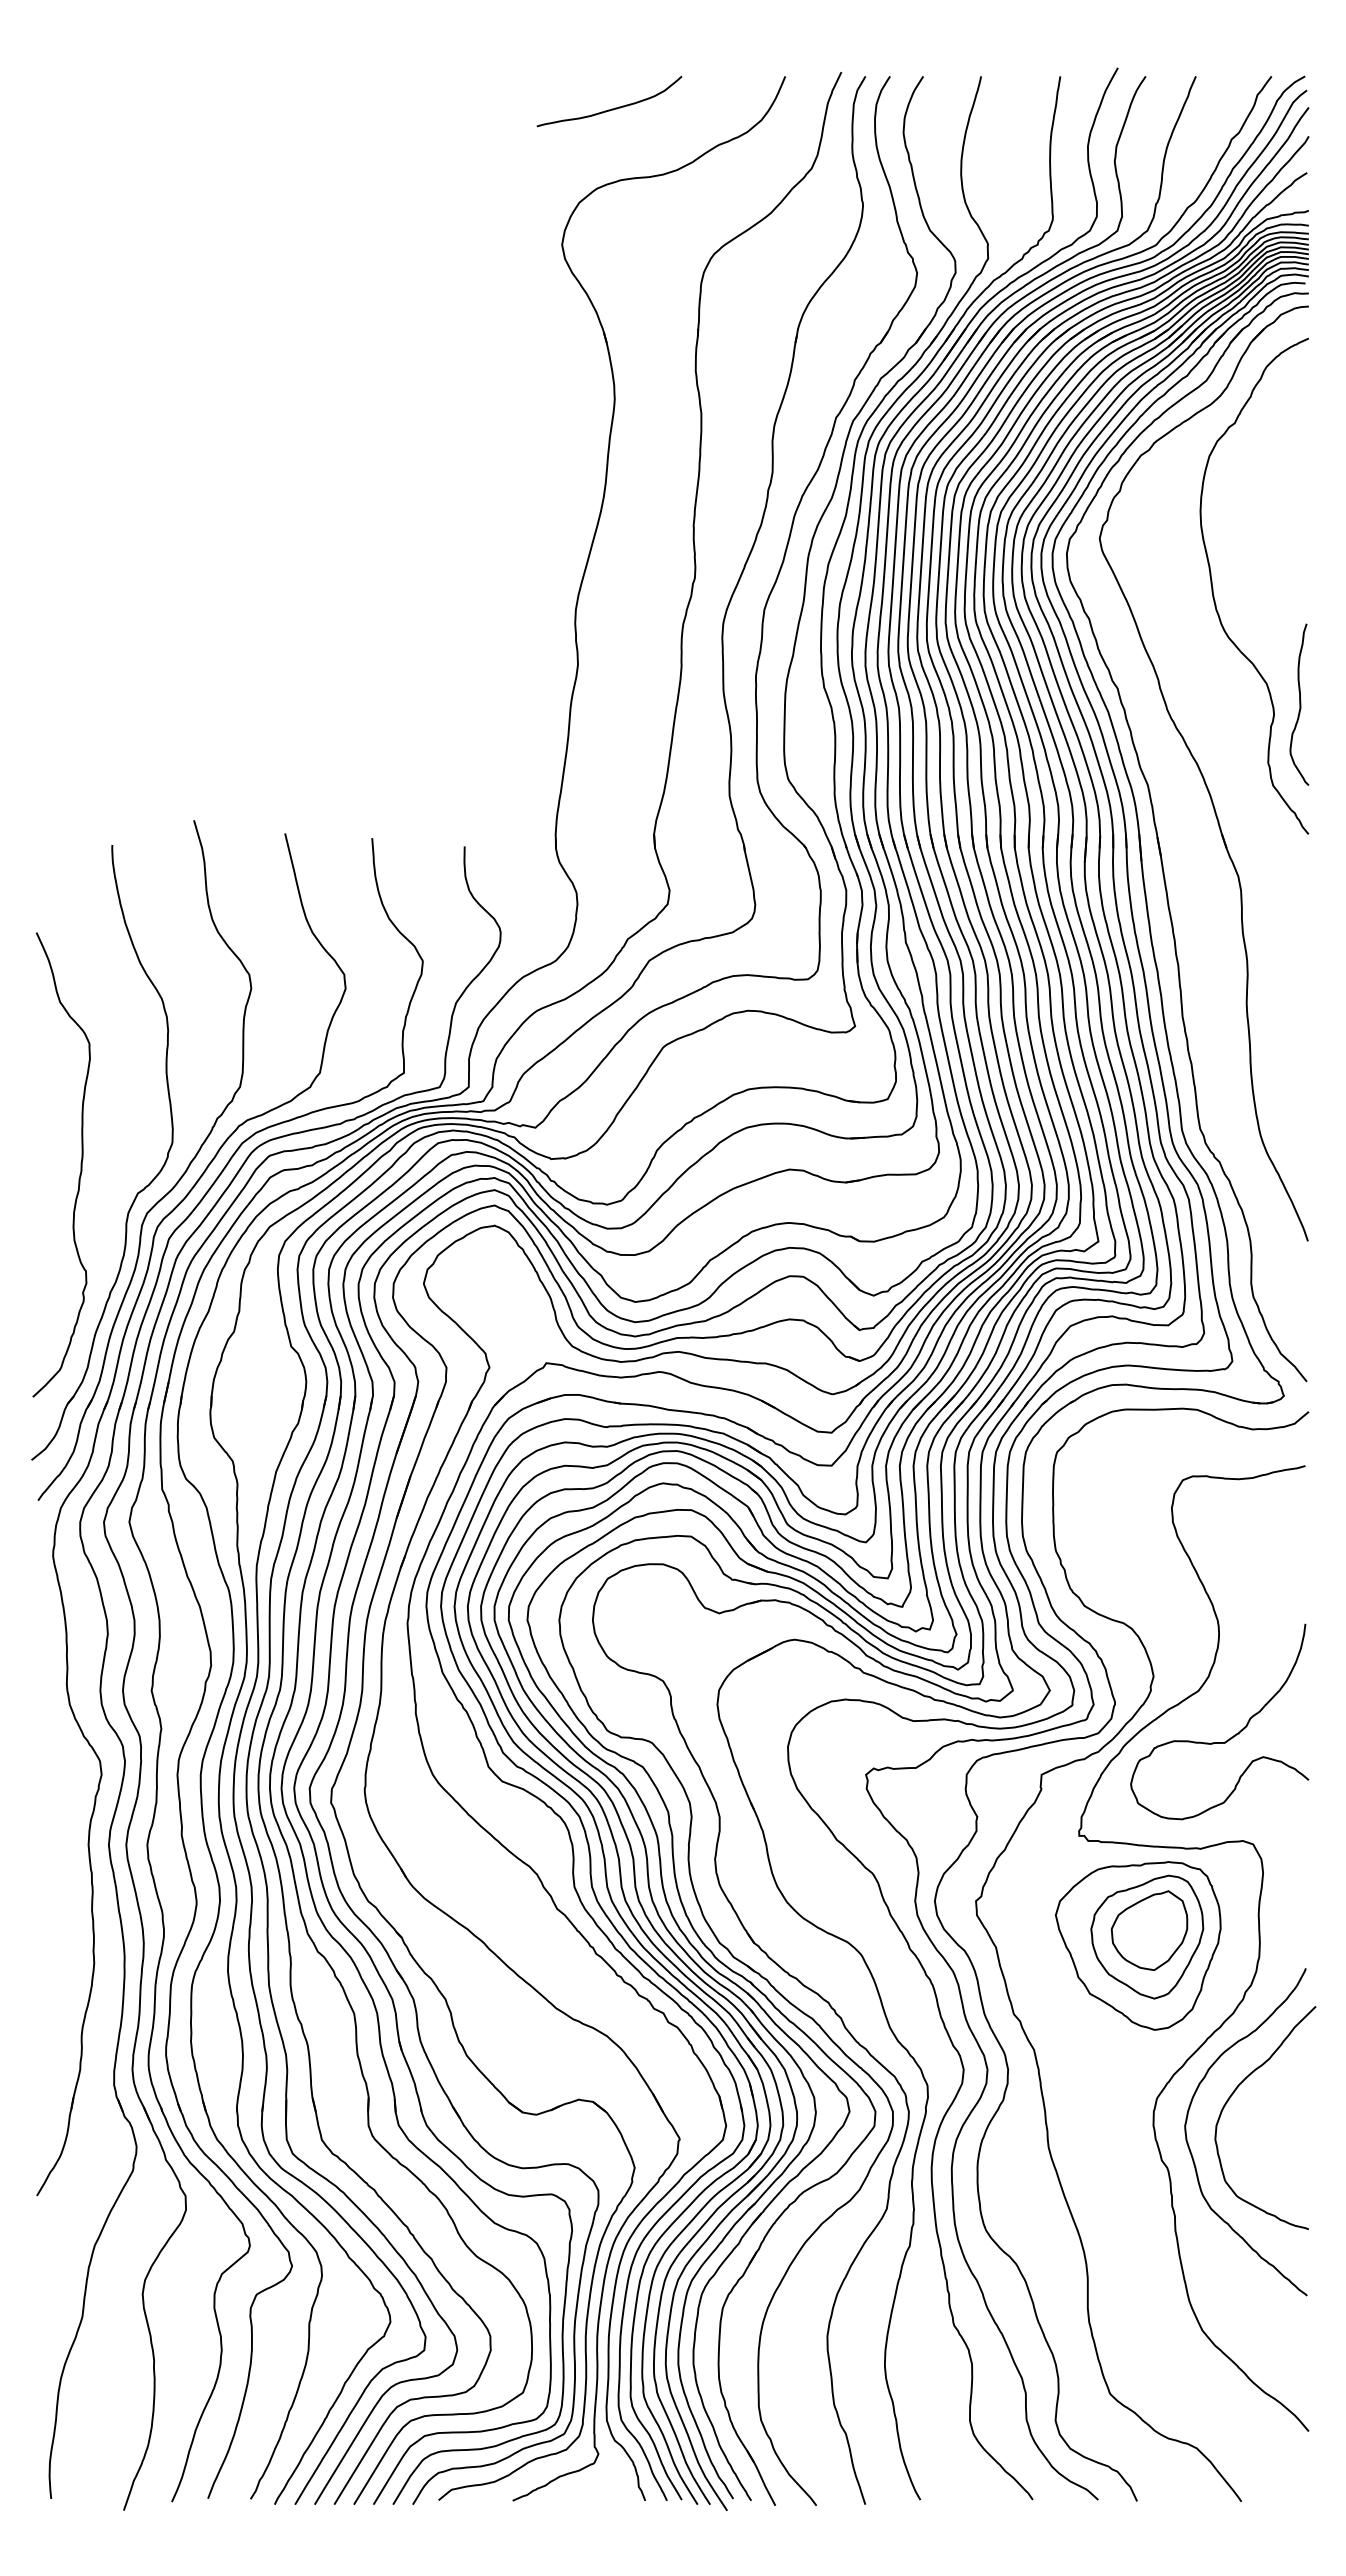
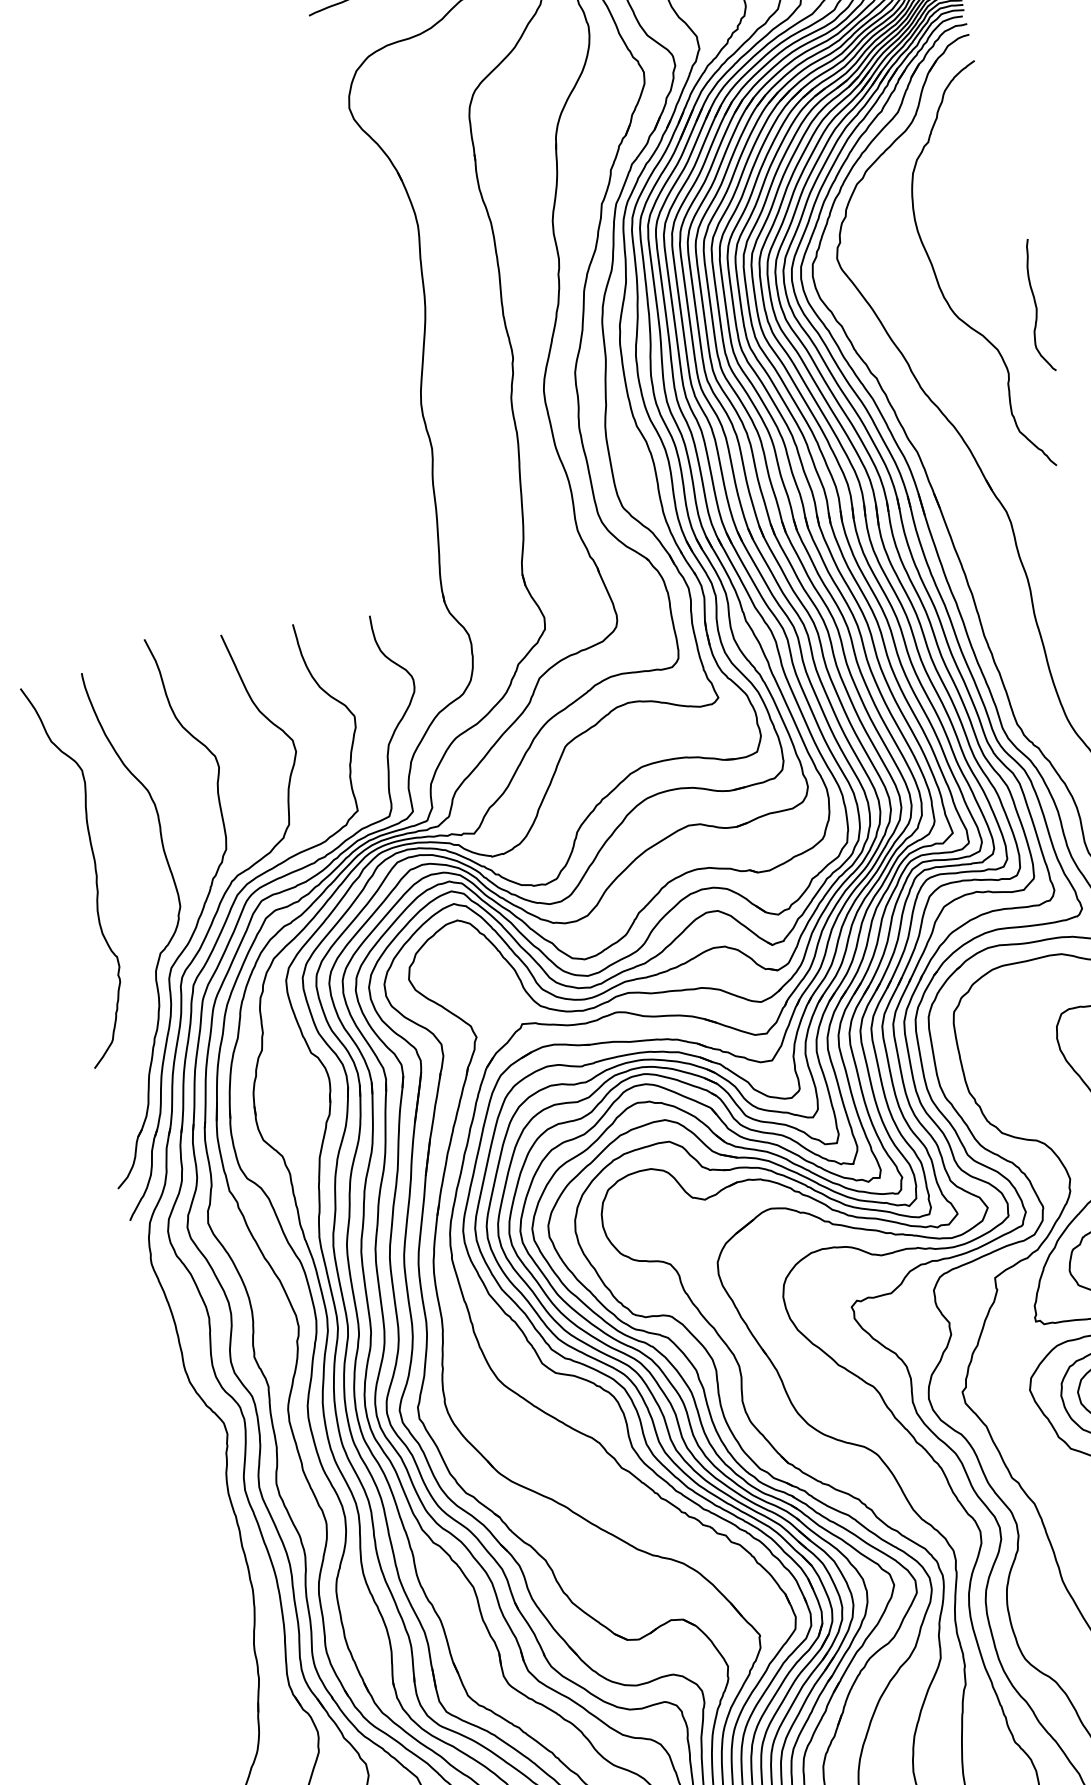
curve: (1299, 704) -> (1035, 306), moved
curve: (80, 1164) -> (94, 870), moved

